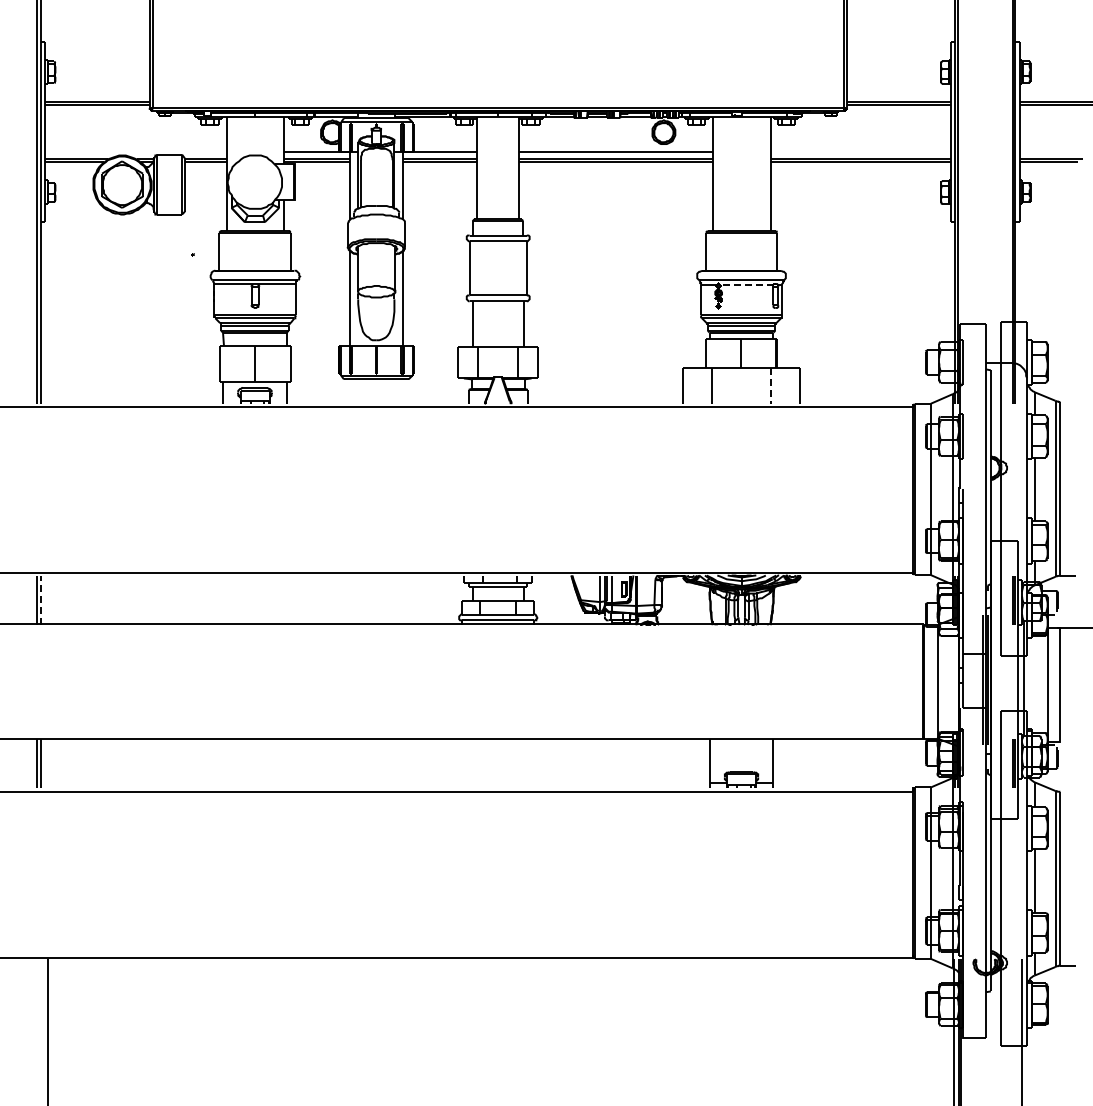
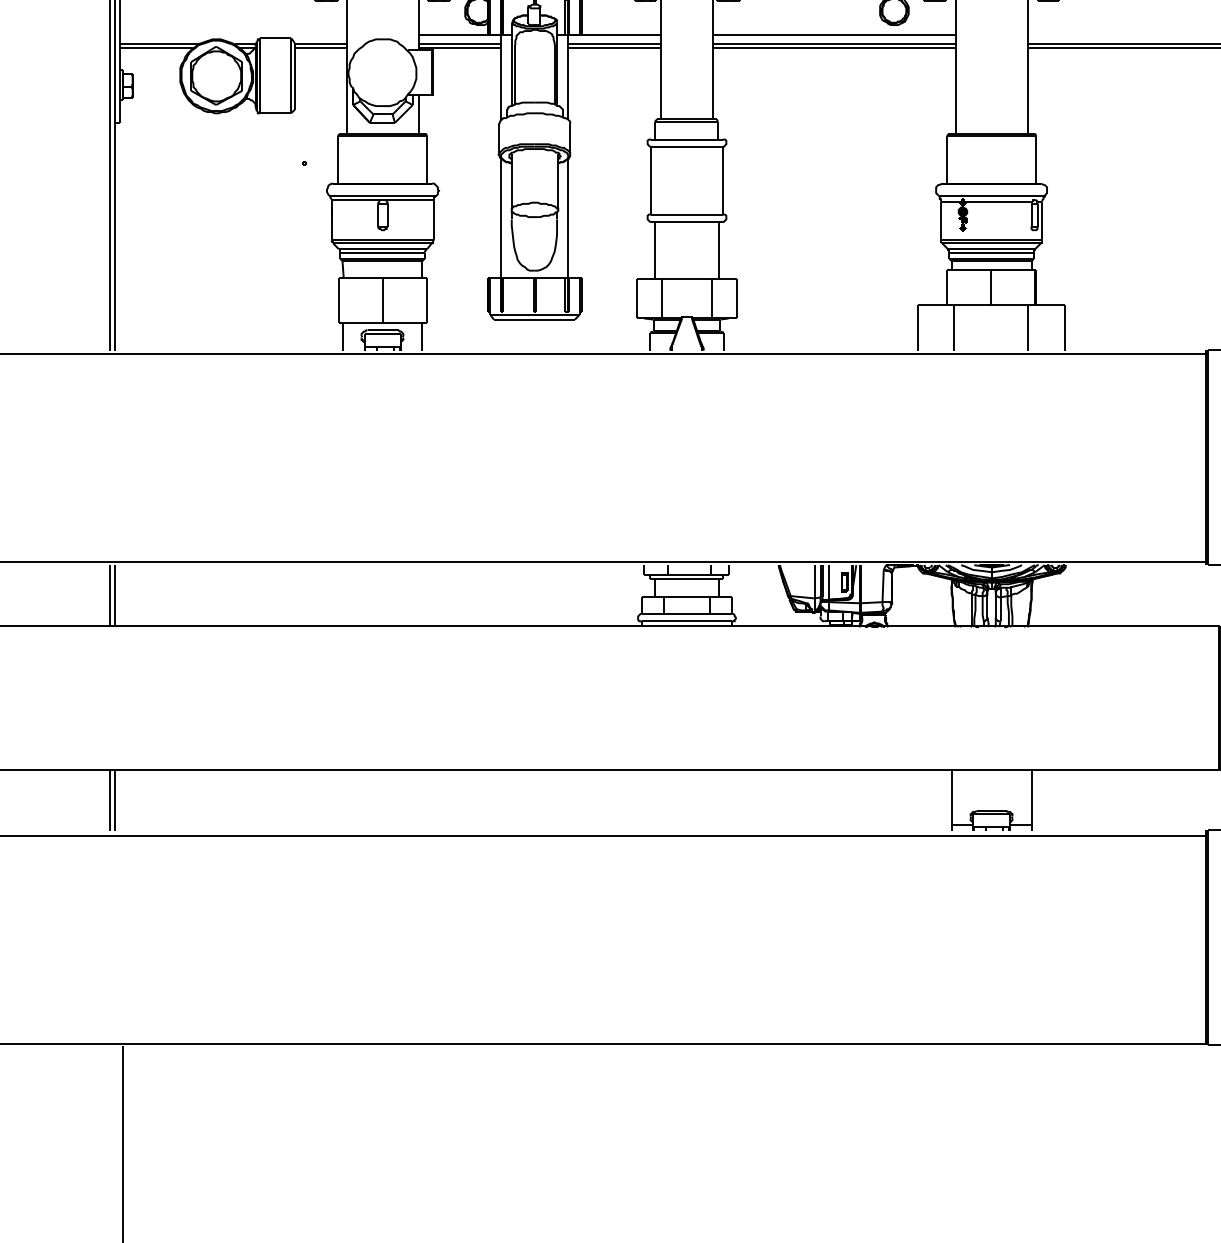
line: (746, 285) -> (997, 202), dashed -> solid
line: (770, 386) -> (1027, 328), dashed -> solid
line: (41, 600) -> (115, 596), dashed -> solid

